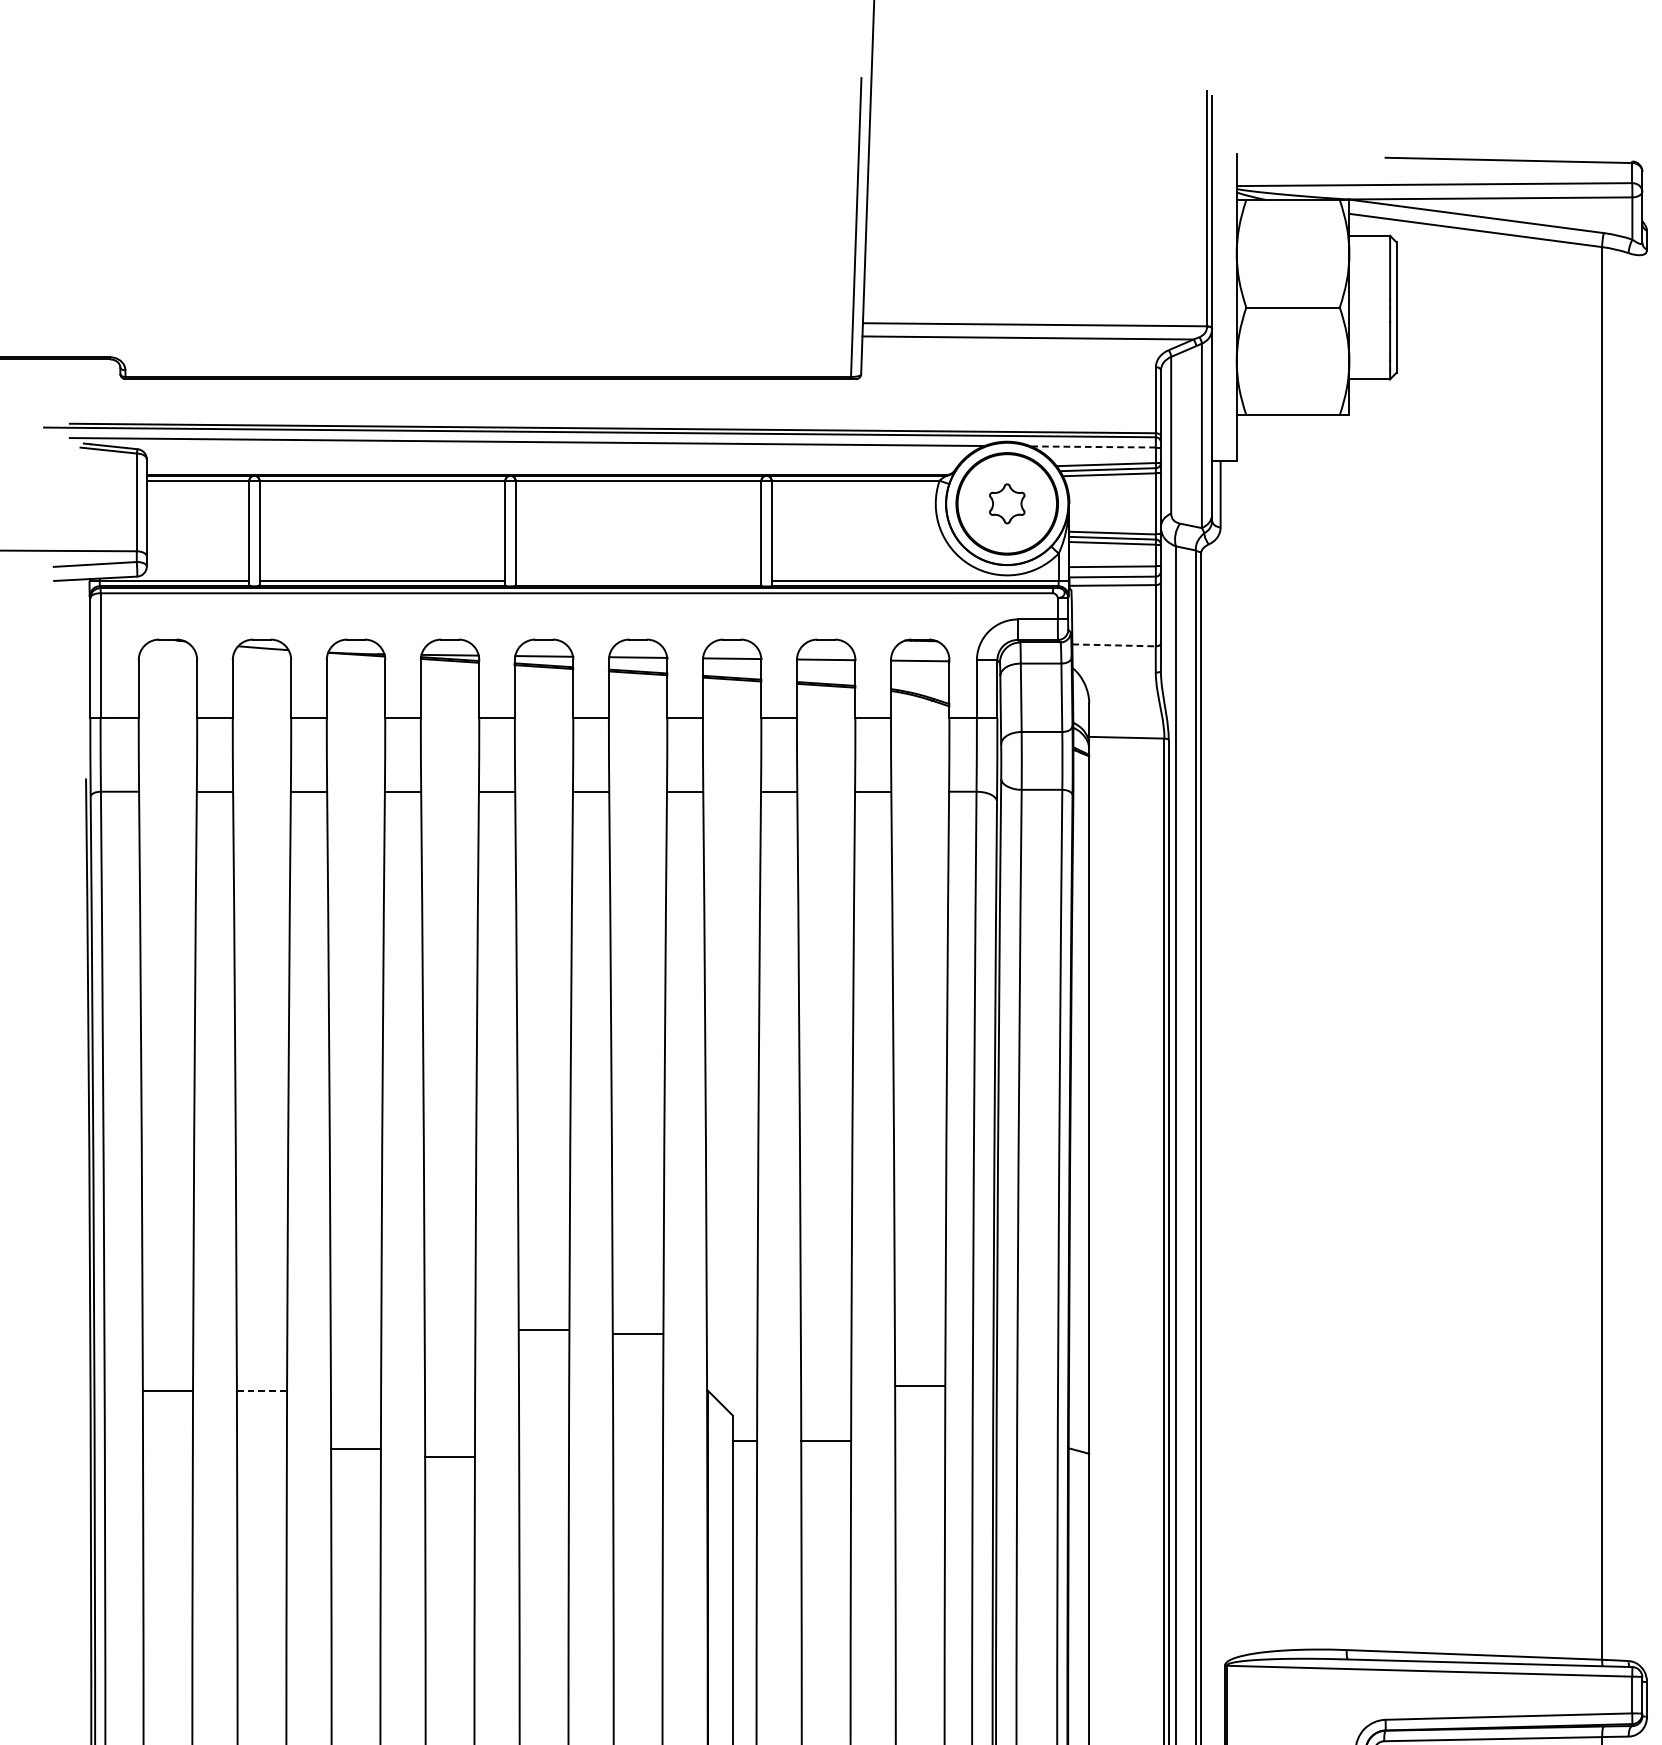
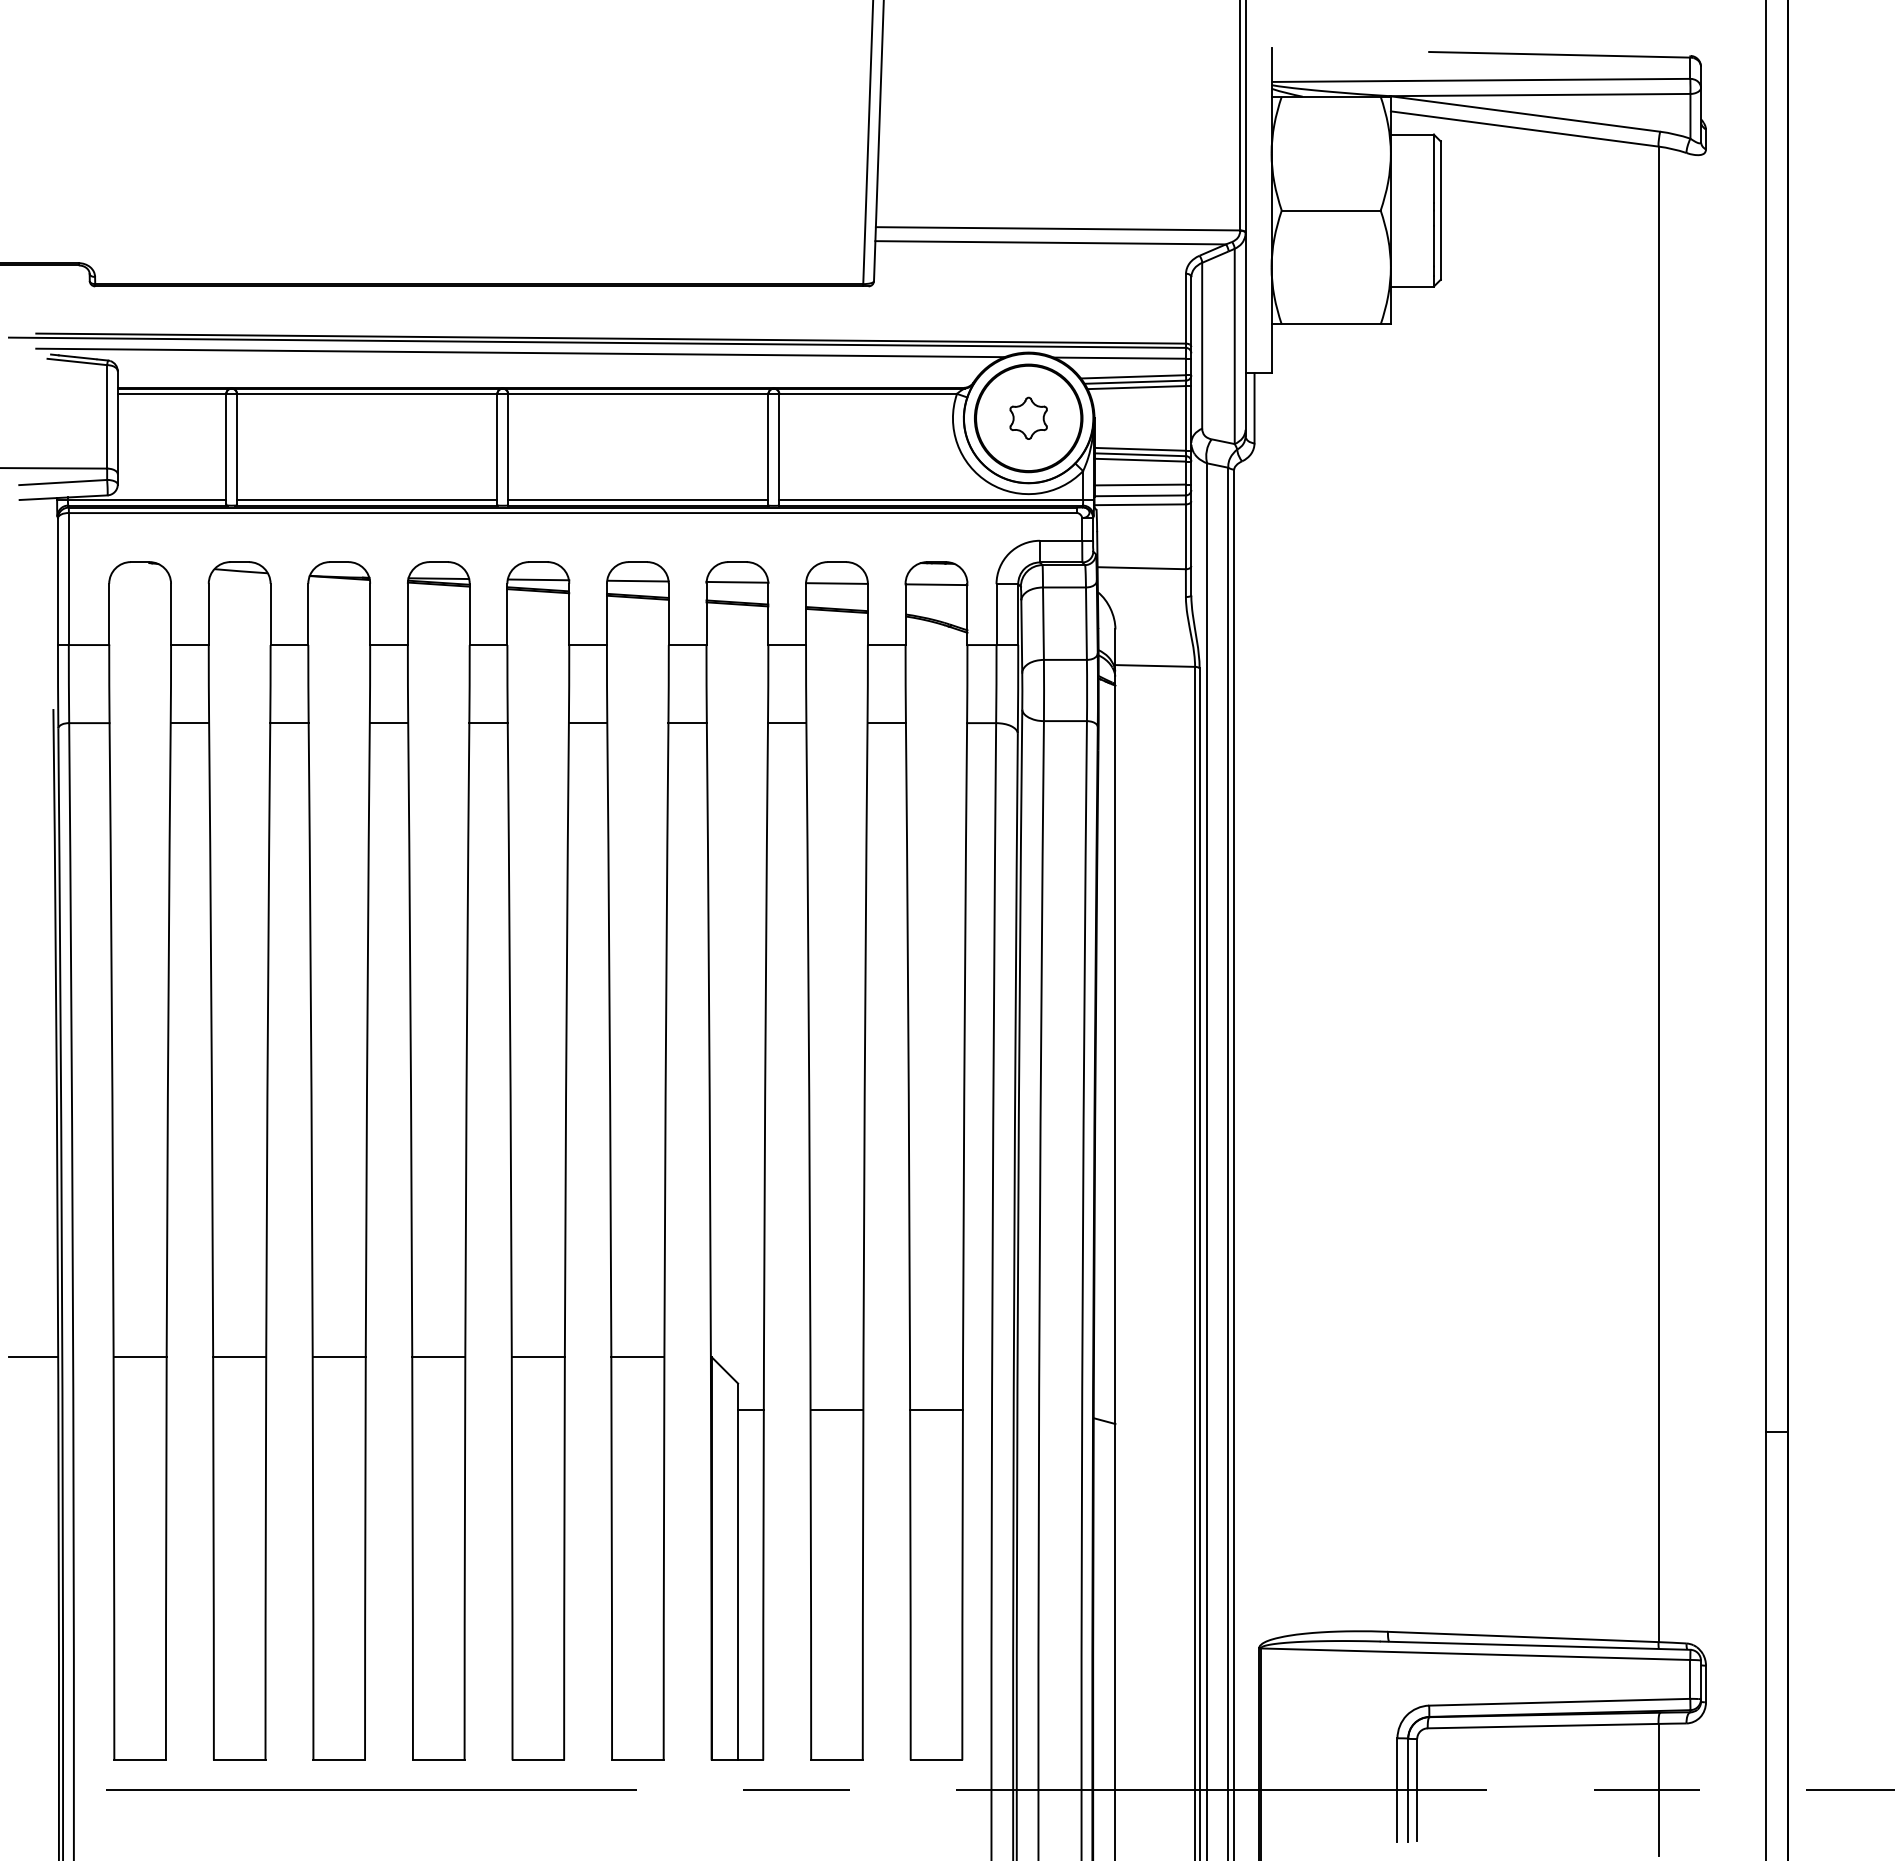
line: (1093, 447) -> (1119, 358), dashed -> solid
line: (638, 581) -> (638, 500), added
line: (1114, 645) -> (1142, 568), dashed -> solid
line: (543, 1330) -> (537, 1357), moved
line: (637, 1334) -> (637, 1357), moved
line: (920, 1386) -> (936, 1410), moved
line: (67, 1390) -> (33, 1357), added
line: (261, 1390) -> (239, 1357), dashed -> solid
line: (355, 1448) -> (338, 1357), moved
line: (449, 1457) -> (438, 1357), moved

